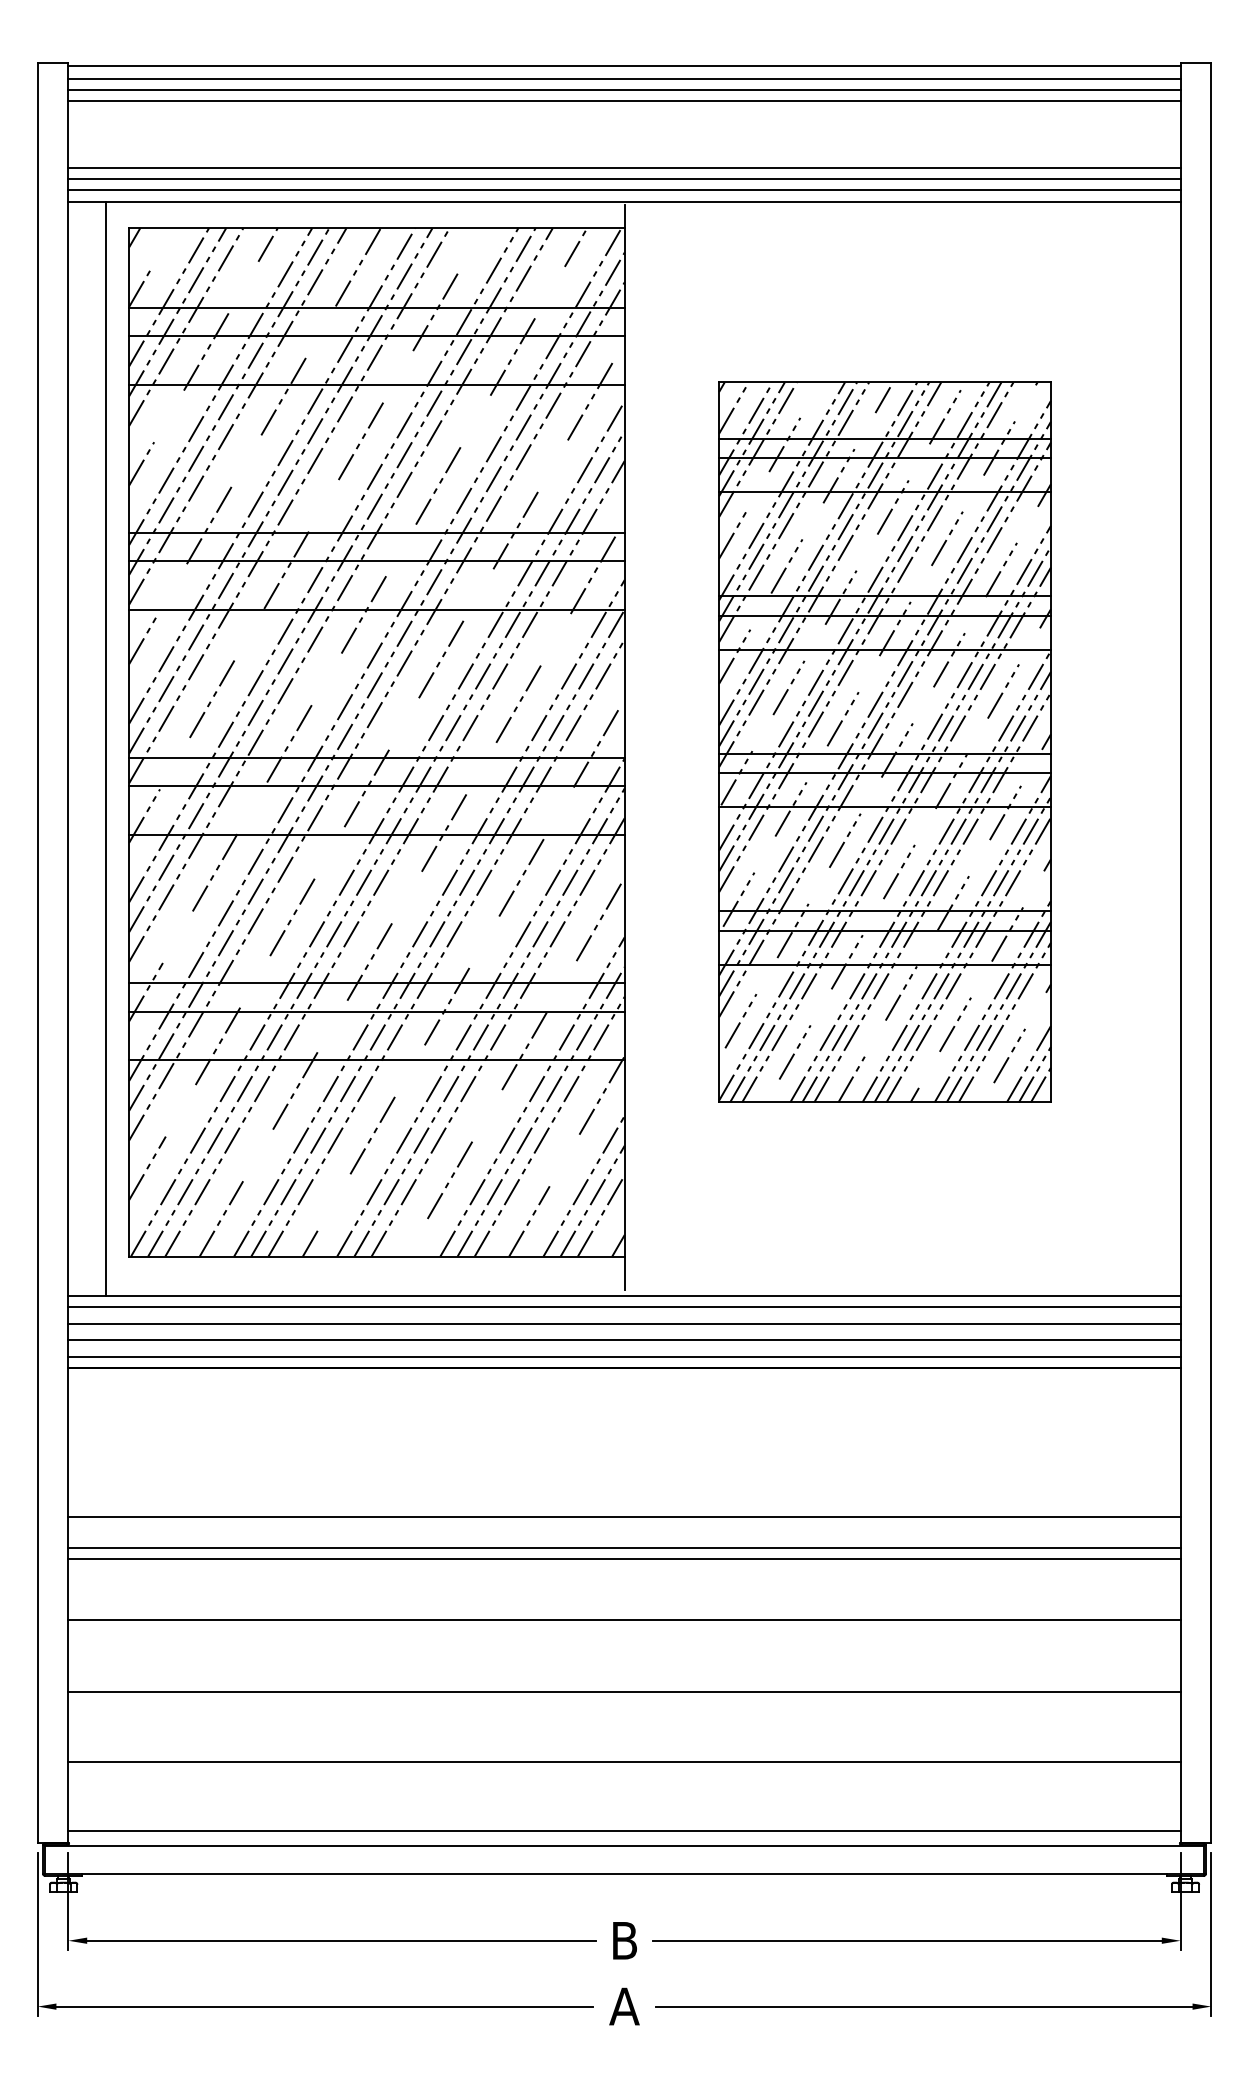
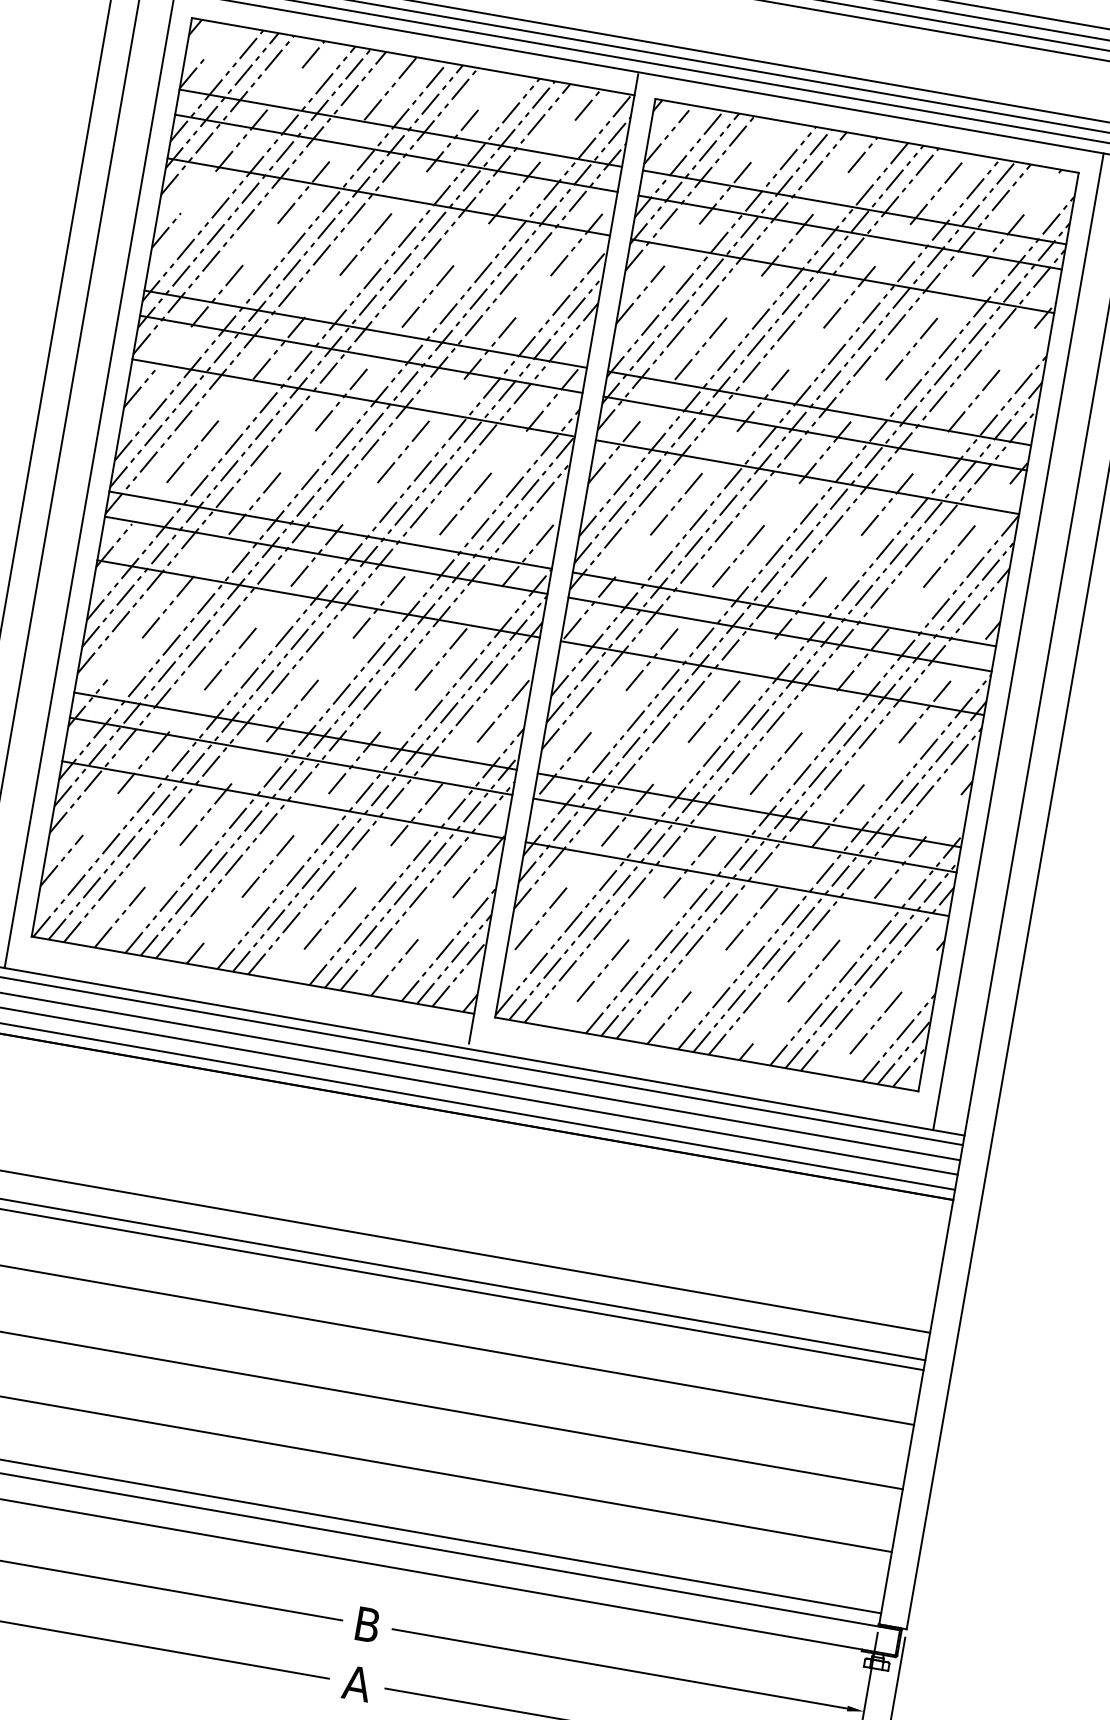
part: (884, 742) -> (786, 595), size x1.43
line: (1145, 748) -> (1018, 641), added

